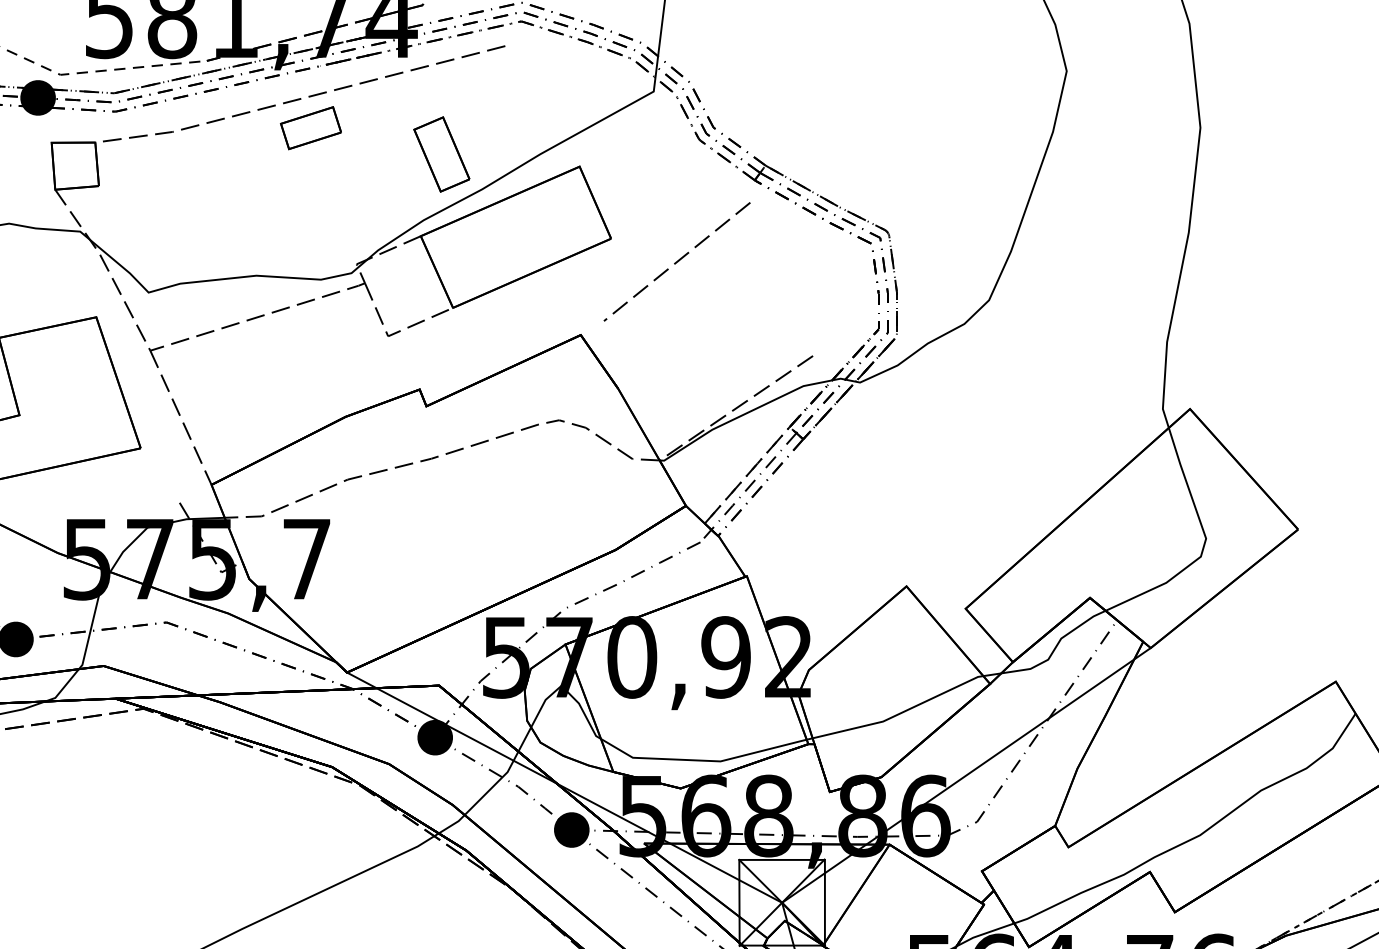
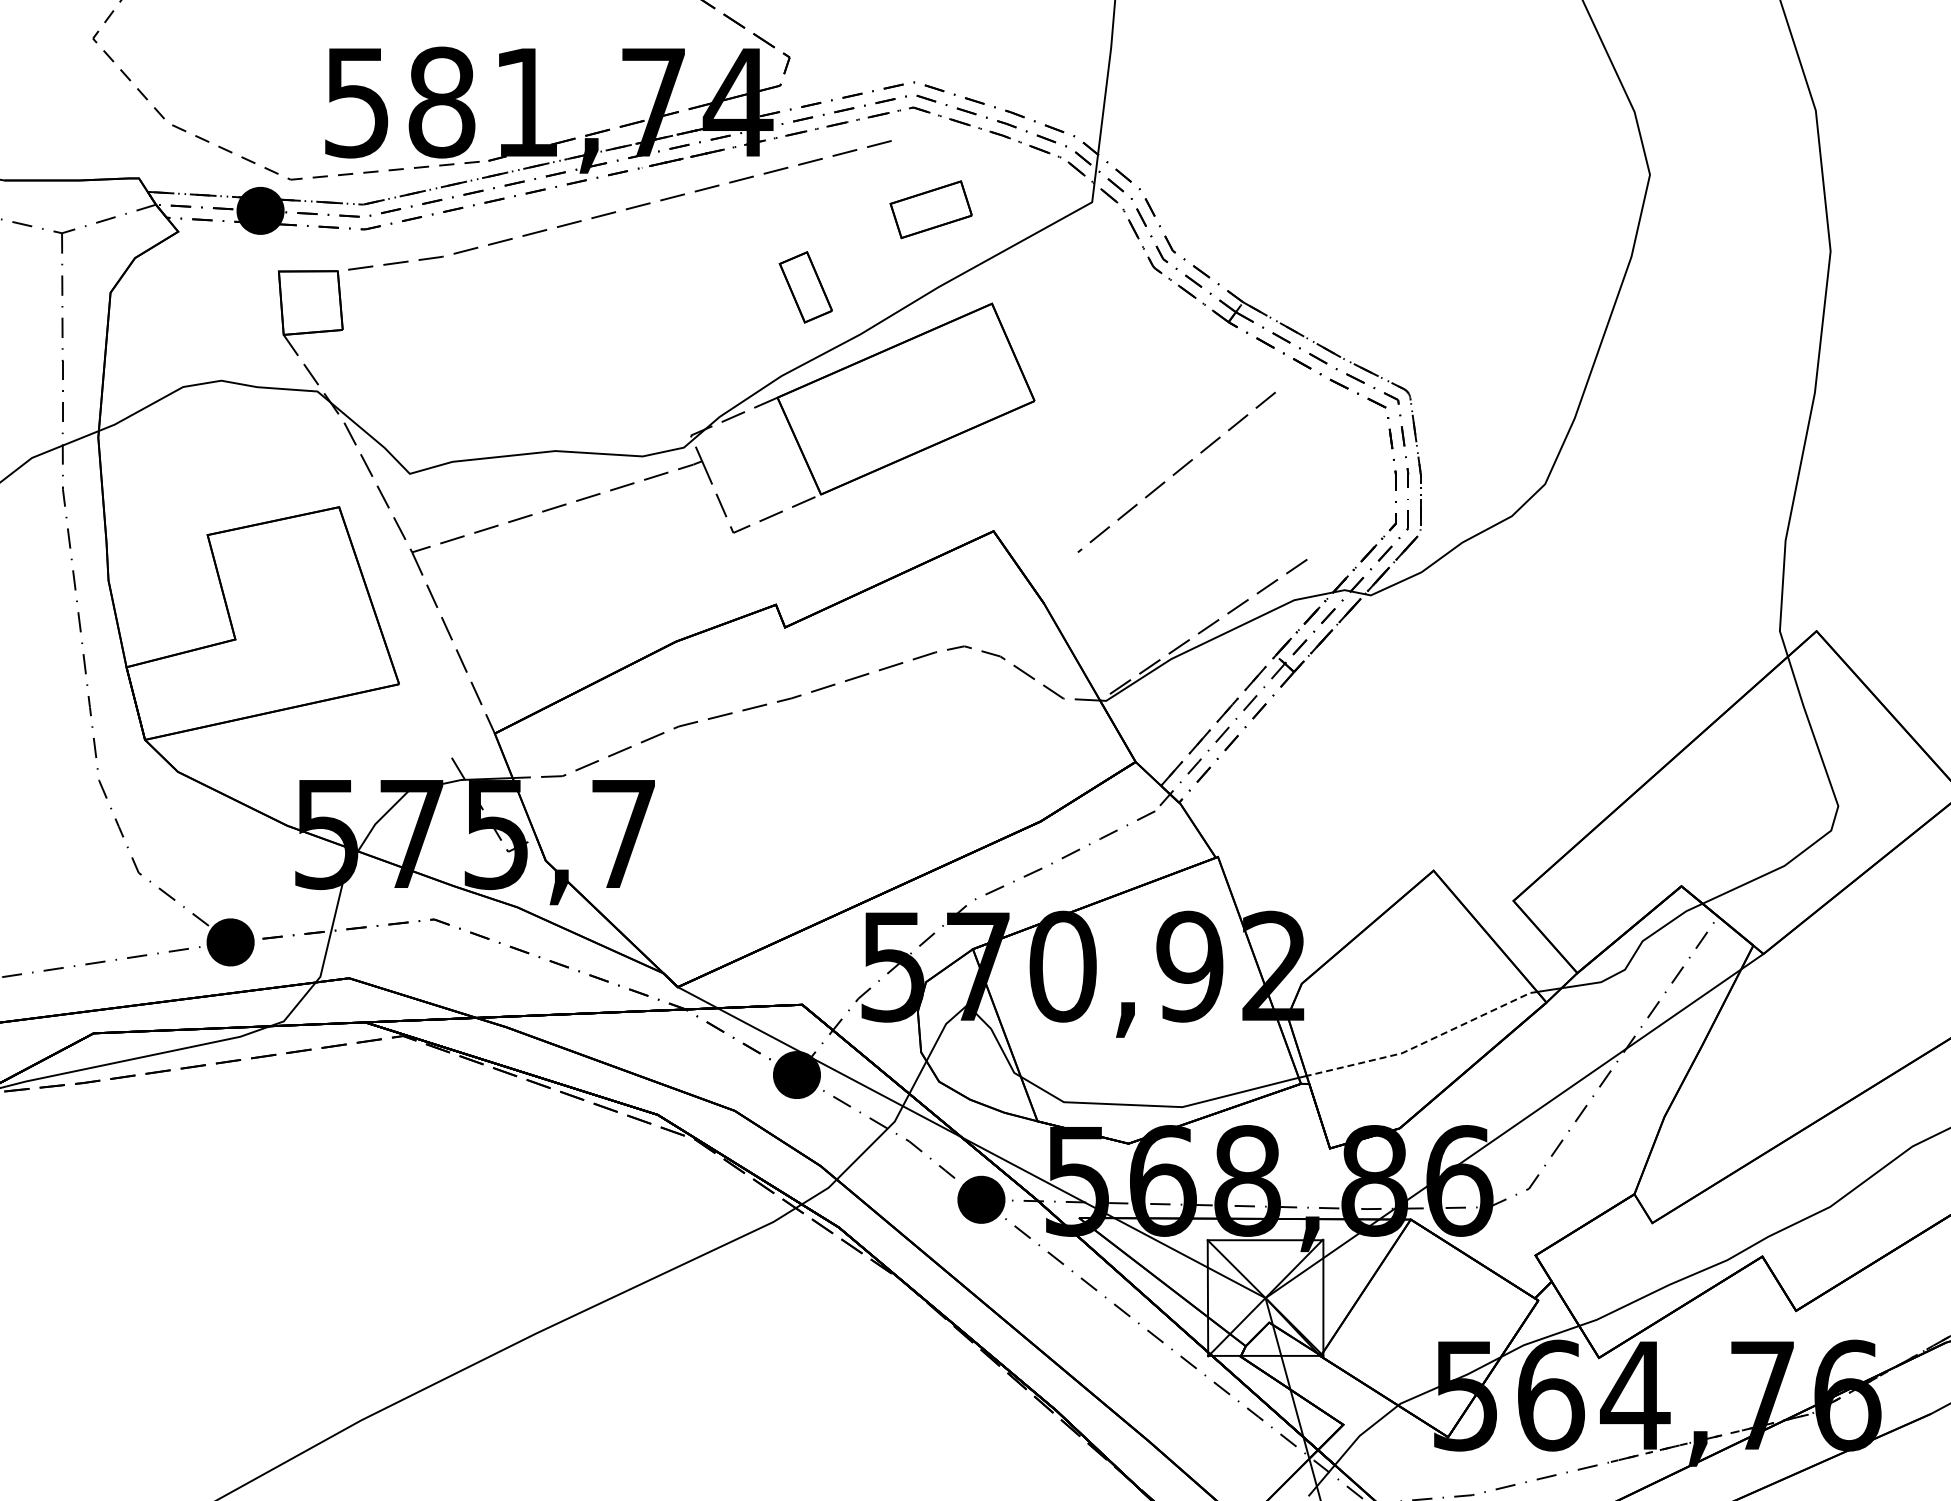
part: (310, 127) -> (930, 209), moved
part: (441, 154) -> (805, 287), size x0.7
line: (676, 261) -> (1176, 472), moved
line: (900, 713) -> (1425, 1042), solid -> dashed

